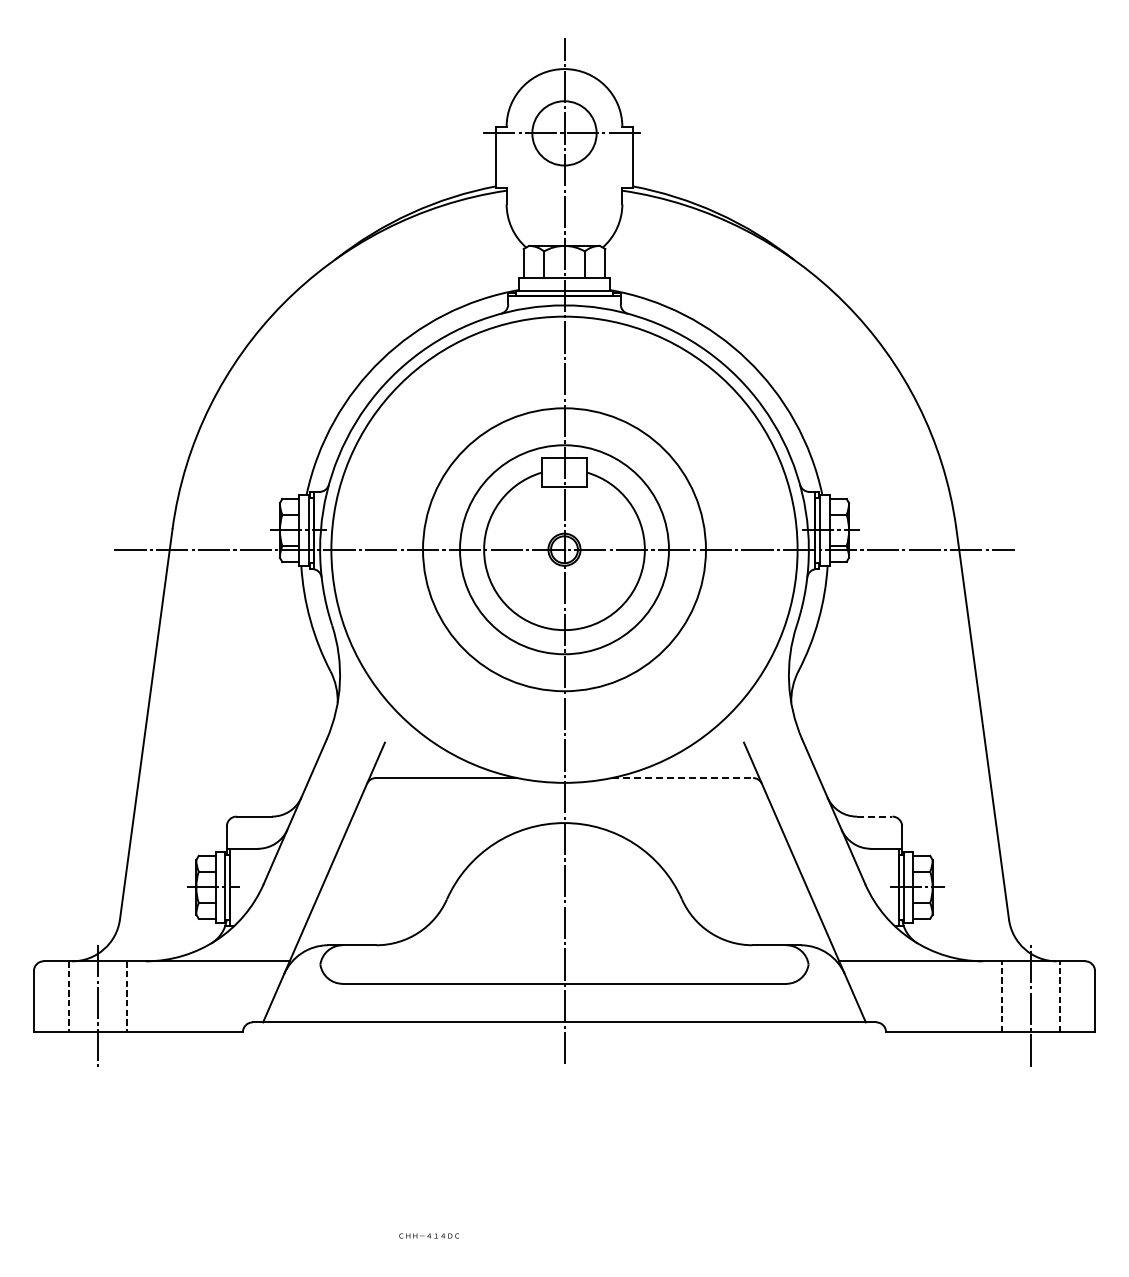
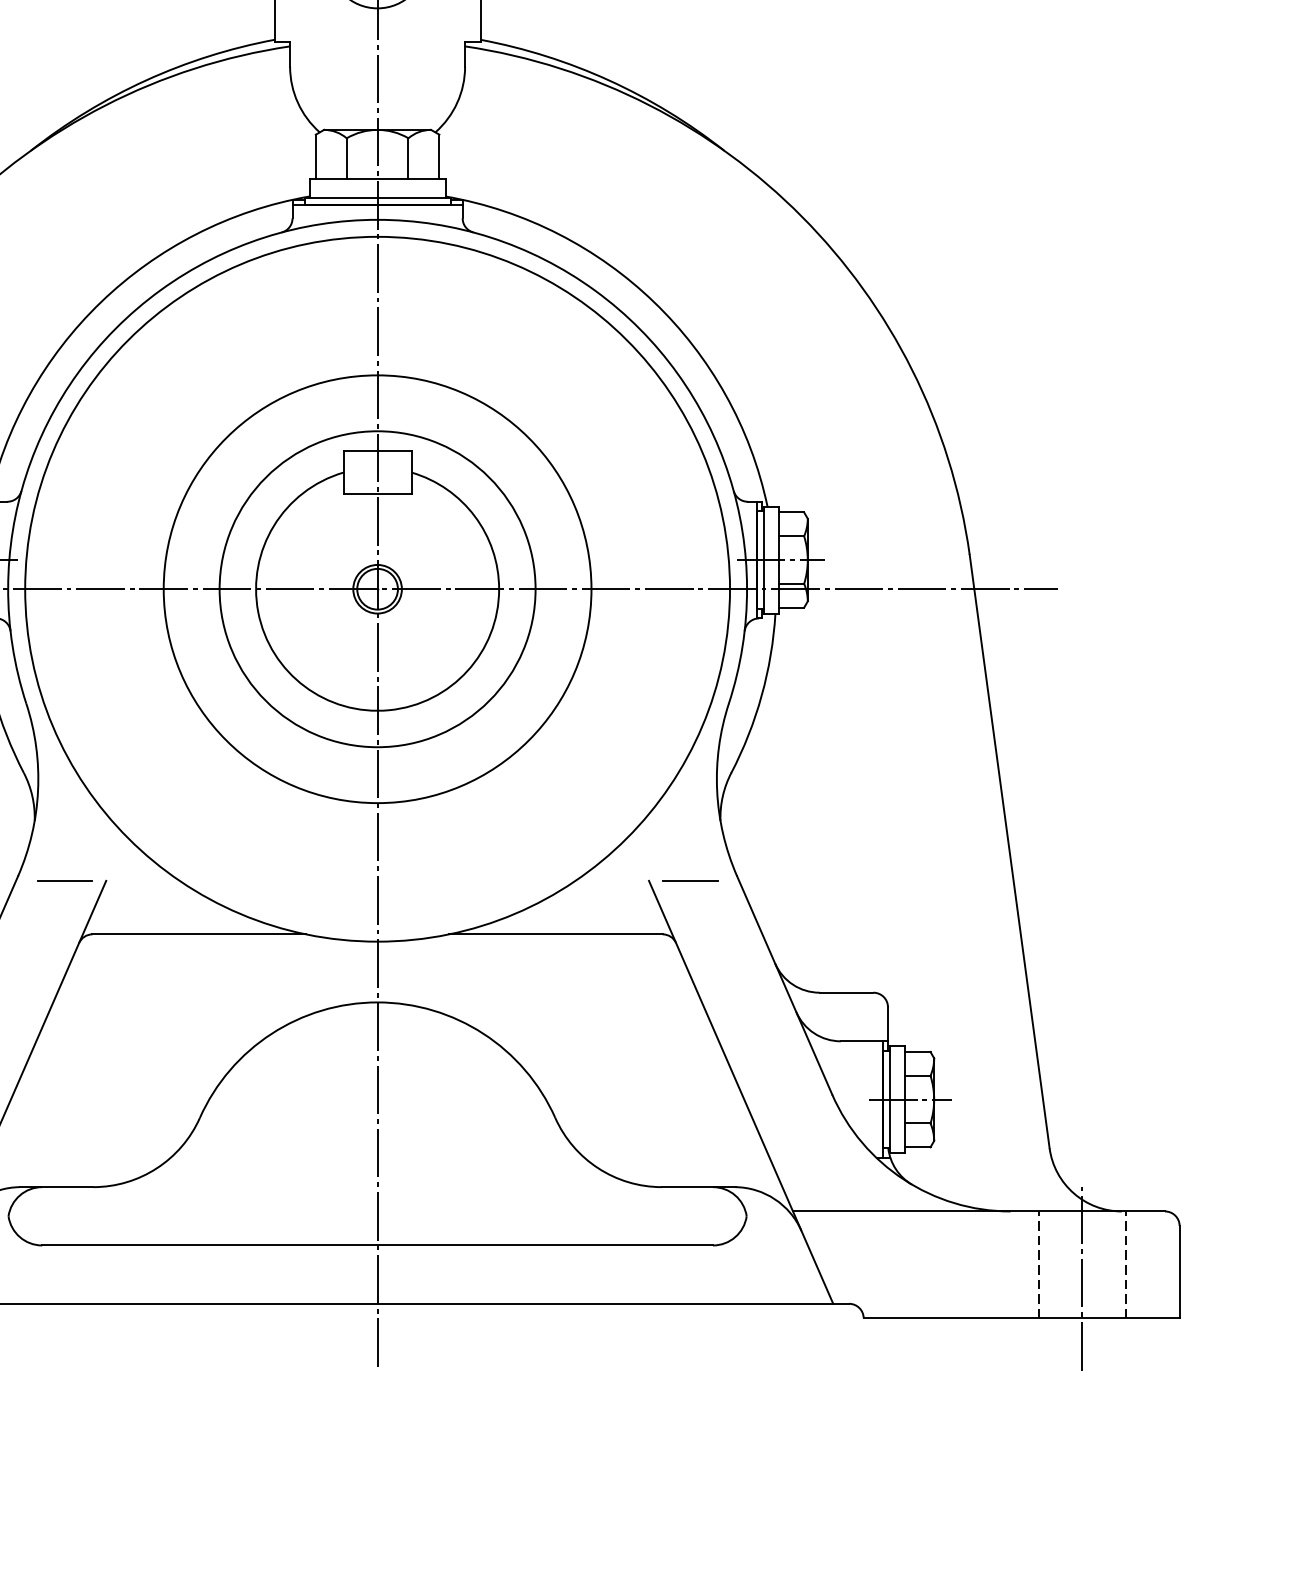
line: (357, 742) -> (64, 880), added
line: (771, 742) -> (690, 880), added
line: (682, 778) -> (556, 935), dashed -> solid
line: (874, 816) -> (846, 992), dashed -> solid

